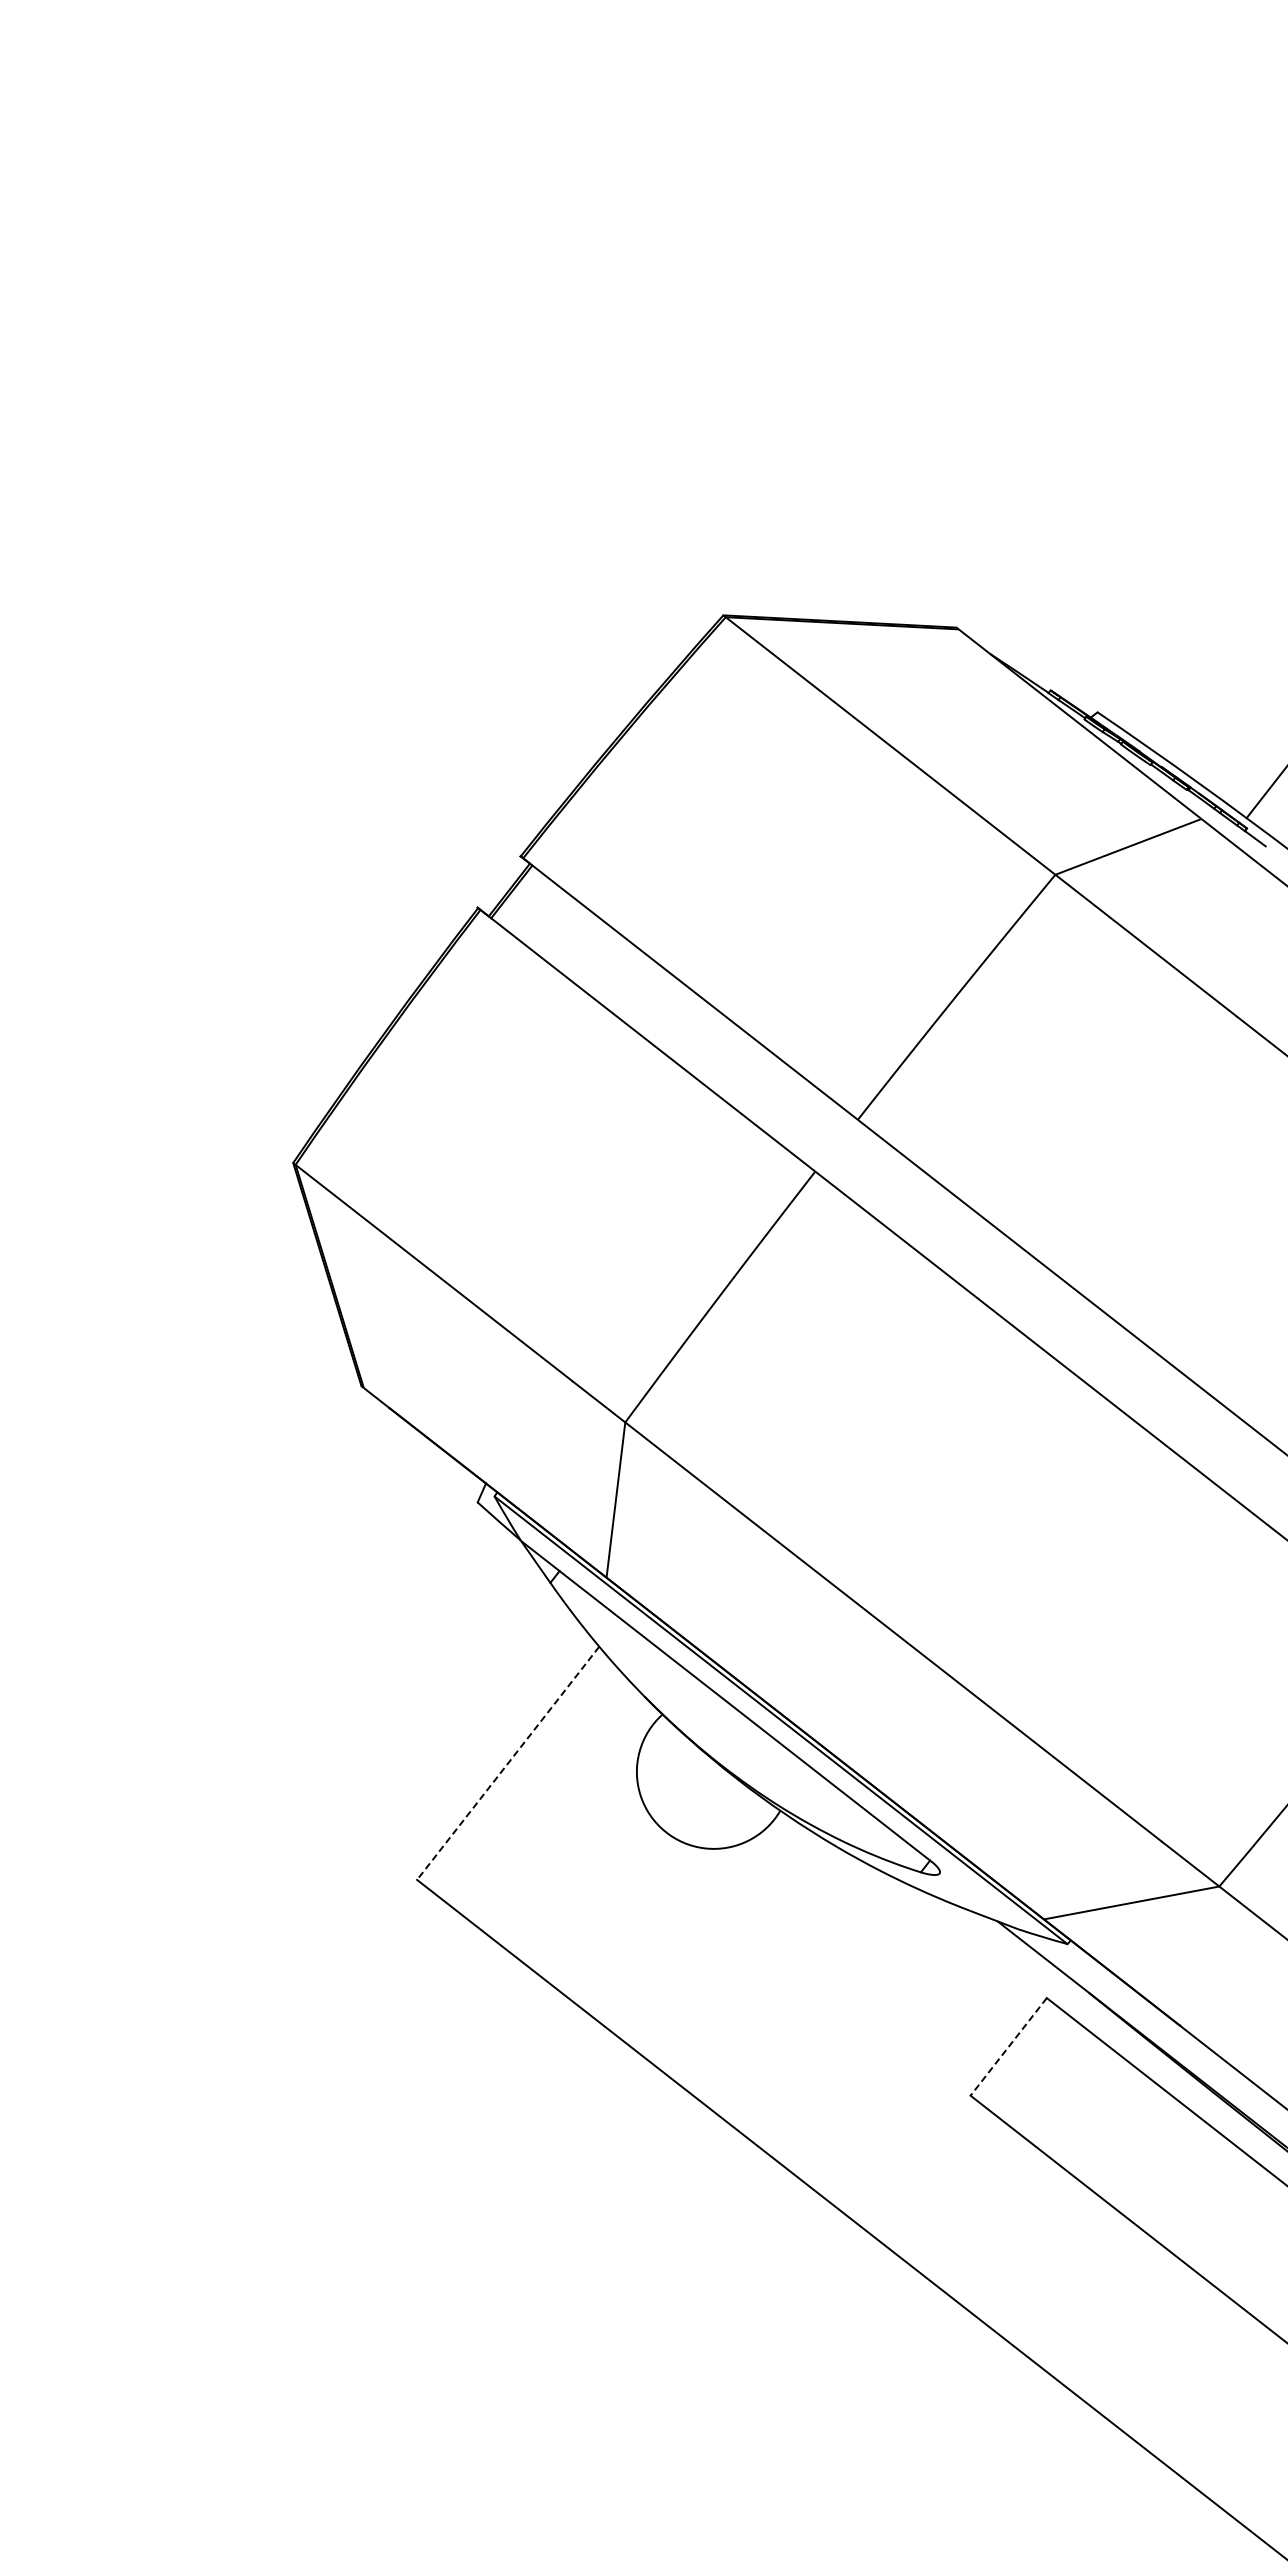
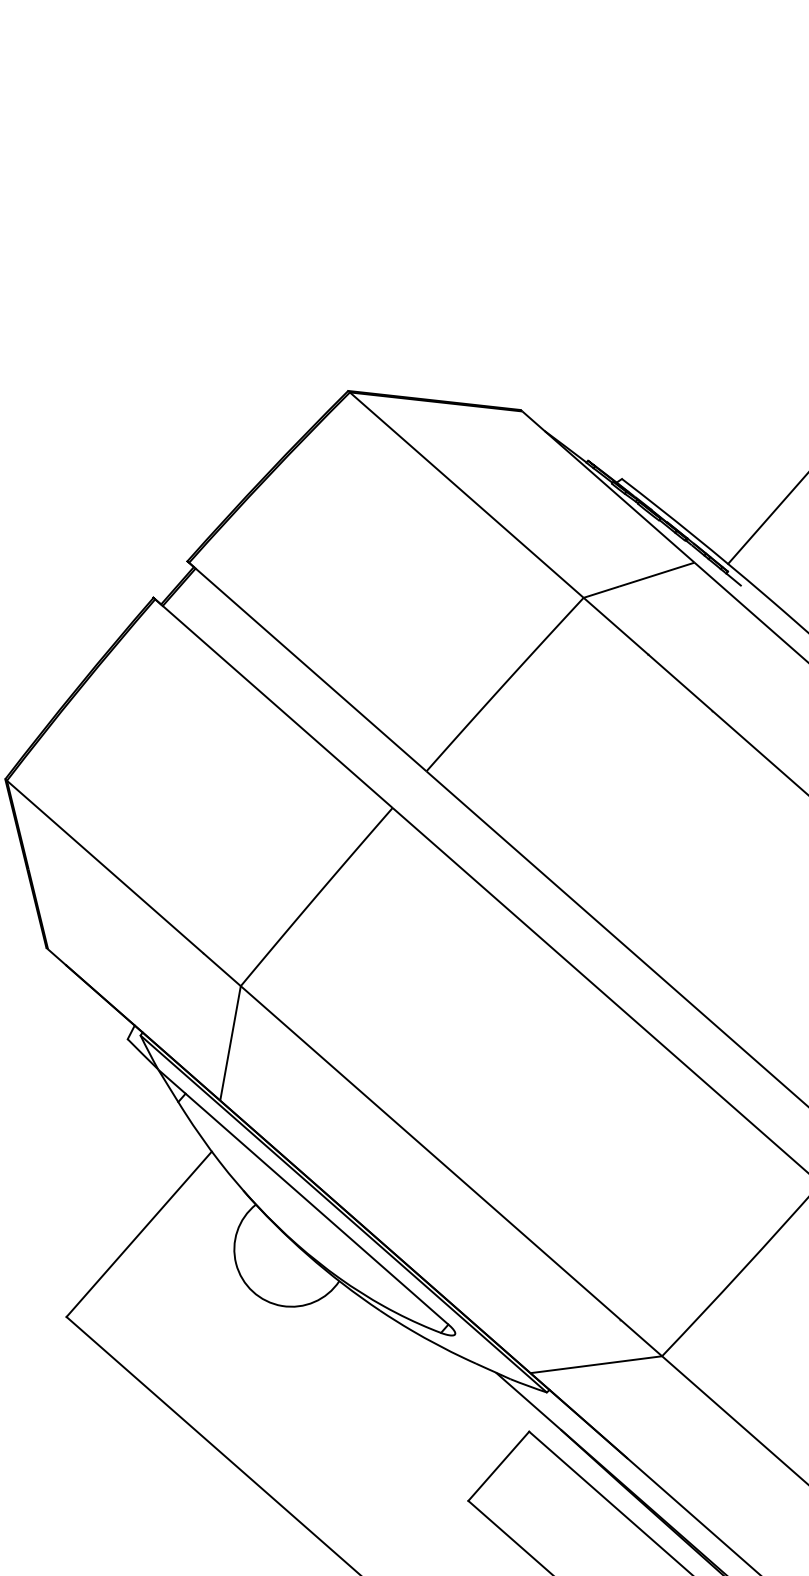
line: (508, 1763) -> (139, 1234), dashed -> solid
line: (1008, 2046) -> (498, 1466), dashed -> solid

